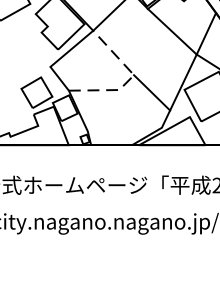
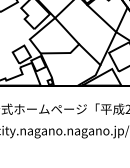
line: (131, 78) -> (77, 46), dashed -> solid

